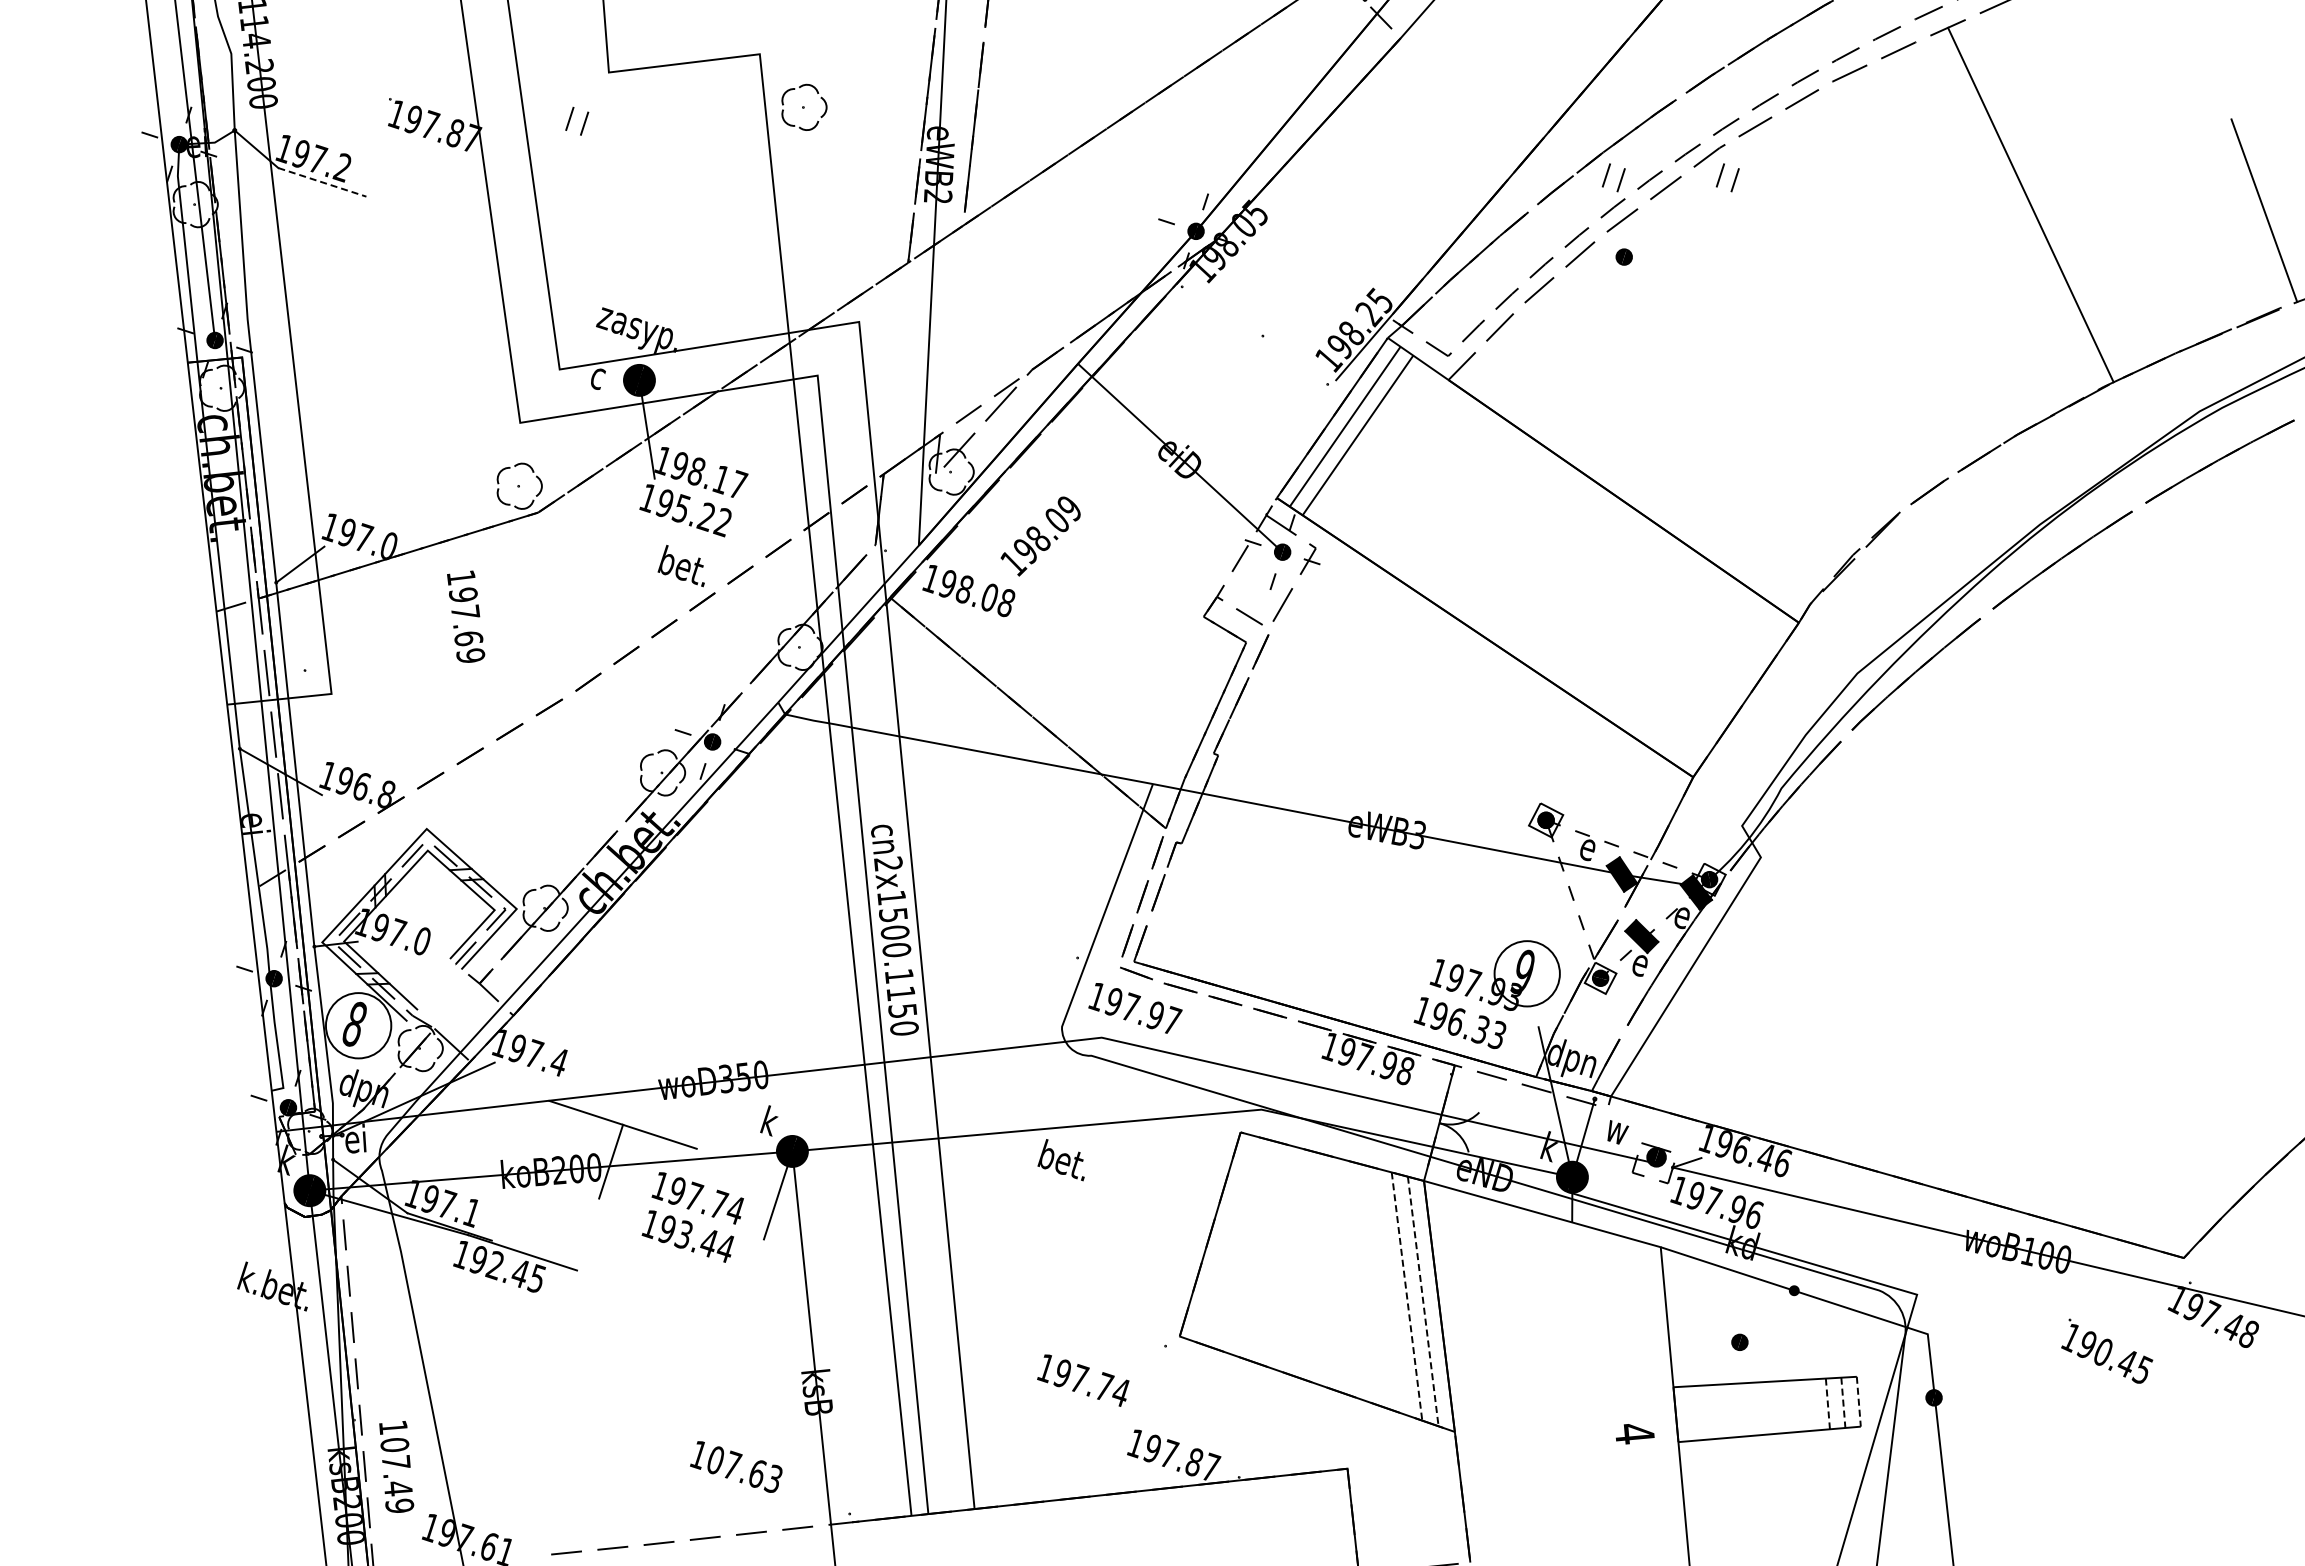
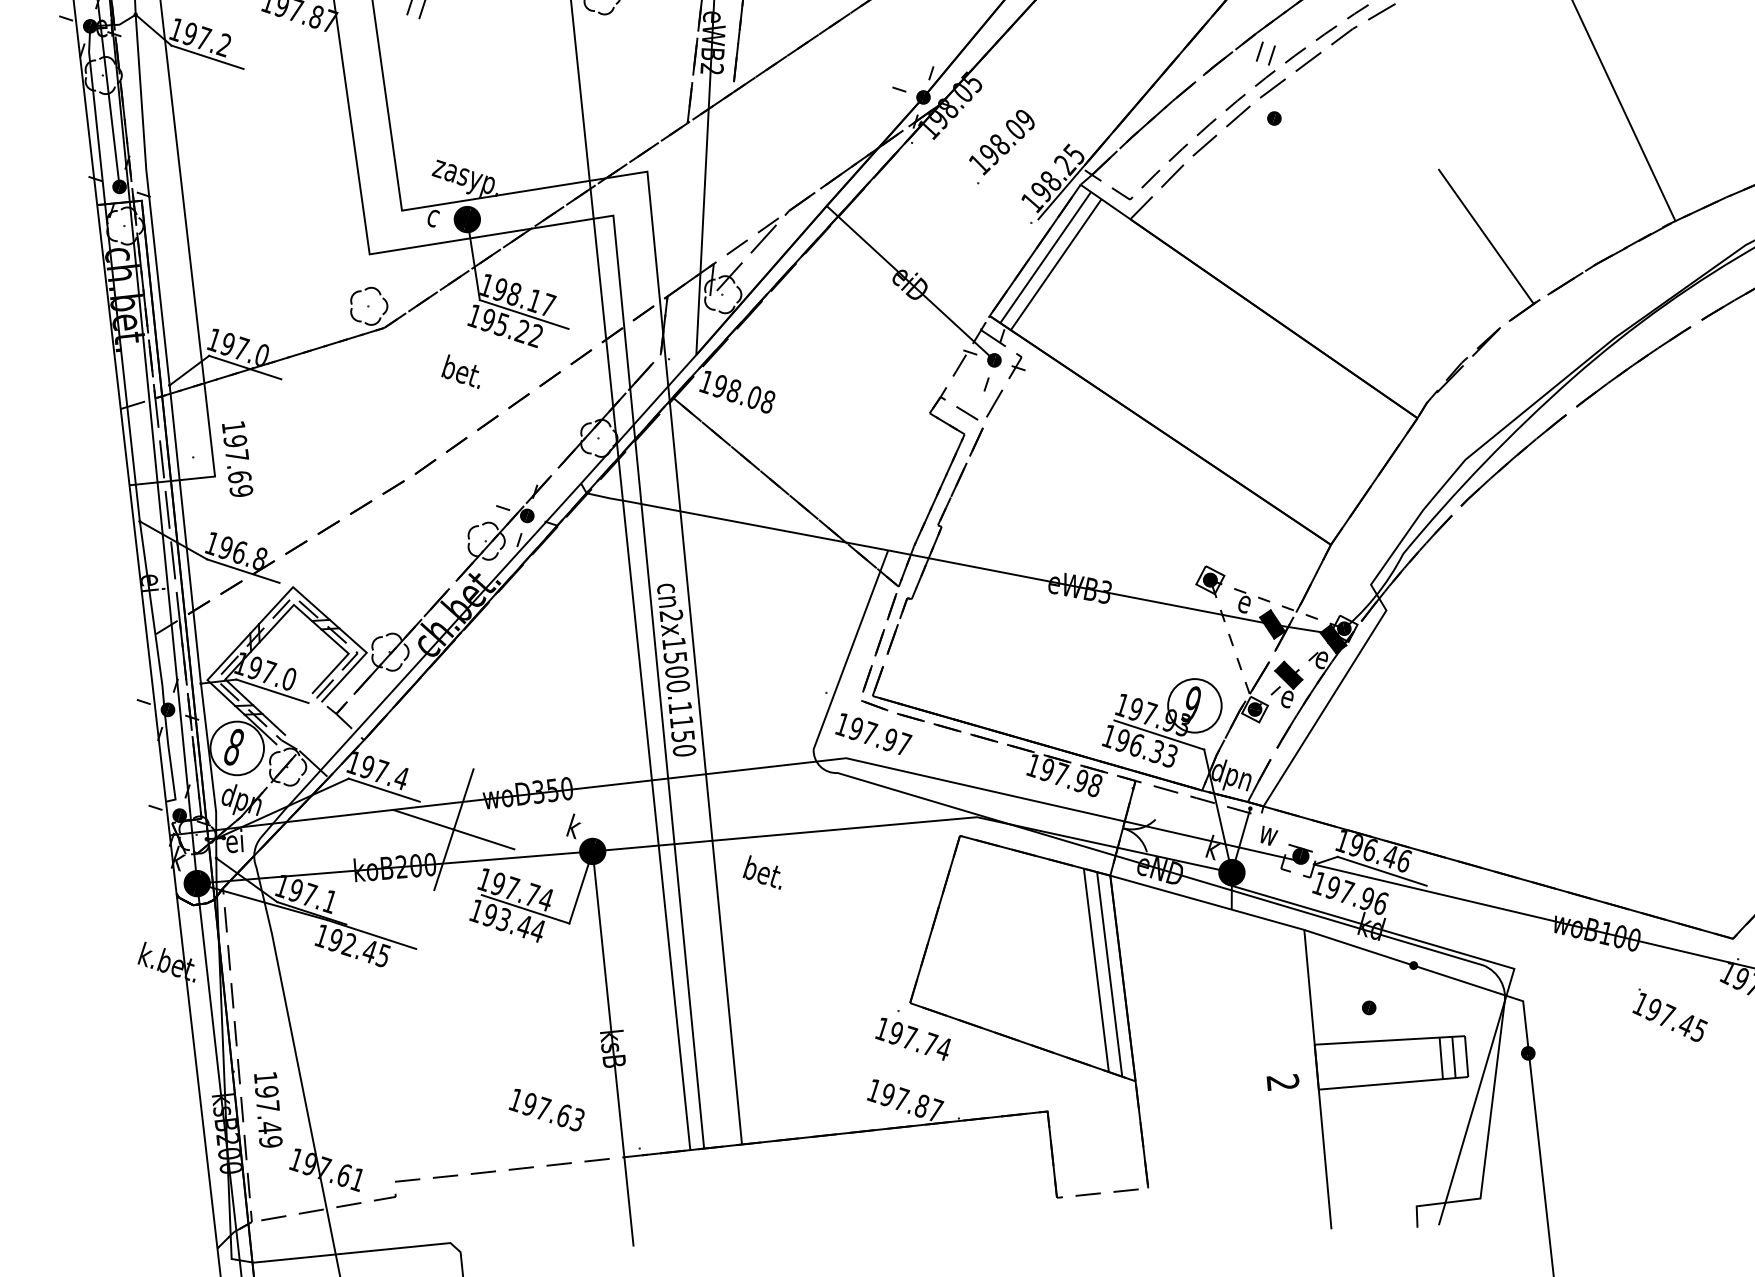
part: (1721, 176) -> (1354, 52), removed
line: (322, 182) -> (207, 57), dashed -> solid
line: (1882, 401) -> (1486, 236), added
line: (708, 495) -> (523, 313), added
text: (1040, 536) -> (1001, 142), moved
line: (368, 560) -> (245, 367), added
text: (680, 566) -> (460, 372), moved
text: (466, 616) -> (237, 458), moved
line: (365, 809) -> (242, 571), added
line: (401, 955) -> (272, 690), added
line: (1483, 1009) -> (1159, 735), added
line: (537, 1076) -> (383, 790), added
line: (635, 1087) -> (464, 799), added
text: (1060, 1160) -> (761, 872), moved
line: (1755, 1175) -> (1381, 871), added
line: (710, 1221) -> (525, 908), added
line: (1407, 1297) -> (1096, 971), dashed -> solid
line: (1423, 1301) -> (1109, 974), dashed -> solid
text: (2104, 1351) -> (1667, 1015), 190.45 -> 197.45
text: (1083, 1380) -> (913, 1039), moved
line: (1858, 1402) -> (1466, 1057), dashed -> solid
line: (1843, 1403) -> (1454, 1058), dashed -> solid
line: (1827, 1404) -> (1440, 1058), dashed -> solid
text: (1634, 1433) -> (1282, 1082), 4 -> 2
text: (394, 1444) -> (266, 1091), 107.49 -> 197.49
text: (715, 1460) -> (529, 1104), 107.63 -> 197.63

